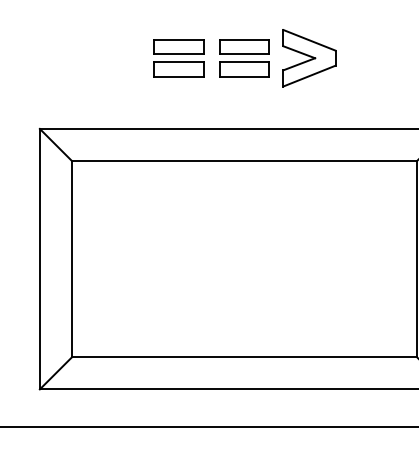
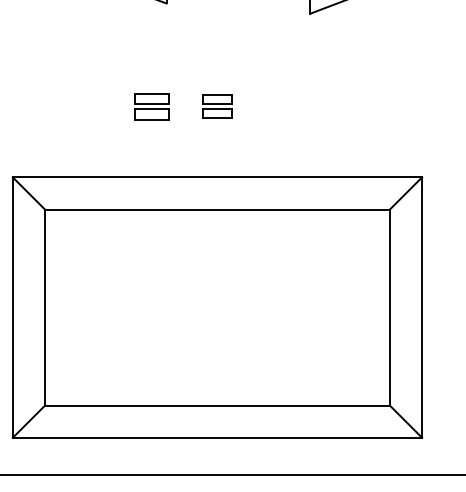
part: (178, 58) -> (151, 106), size x0.7
part: (244, 58) -> (217, 106), size x0.6
part: (309, 58) -> (282, 106), removed

